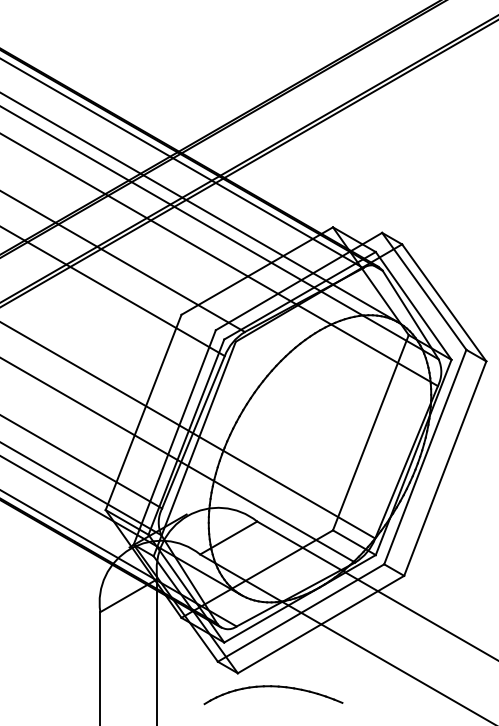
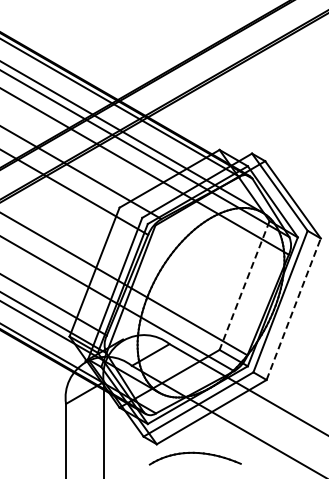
line: (370, 434) -> (244, 286), solid -> dashed
line: (444, 469) -> (293, 309), solid -> dashed
part: (272, 694) -> (194, 458), moved

